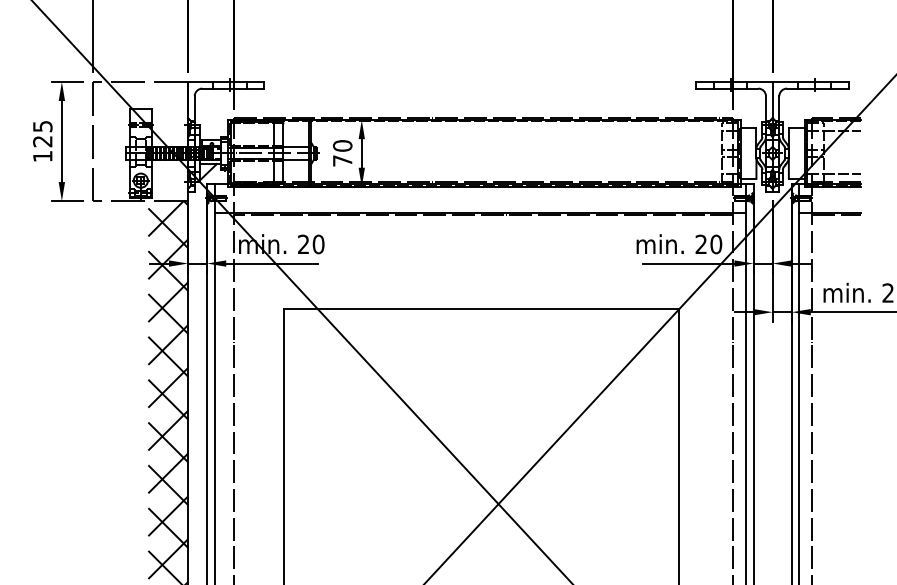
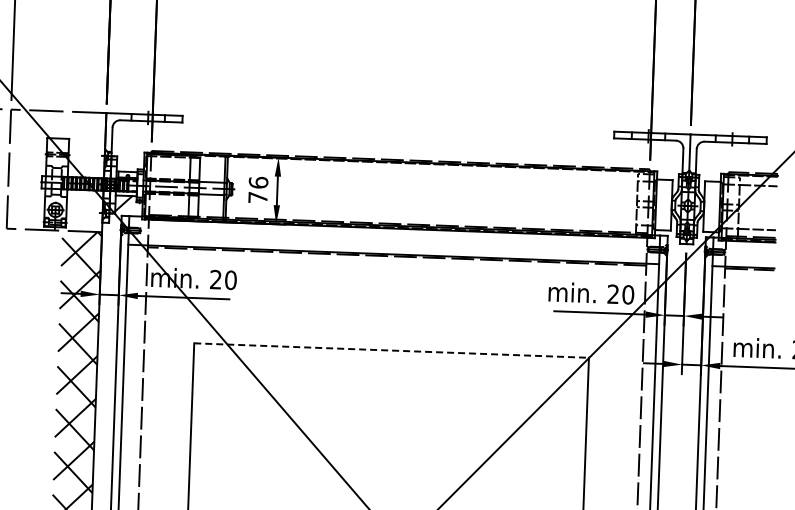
text: (342, 145) -> (258, 182), 70 -> 76
line: (482, 308) -> (392, 350), solid -> dashed

